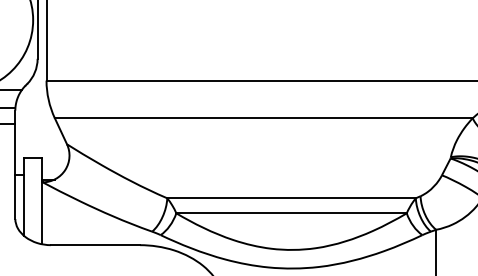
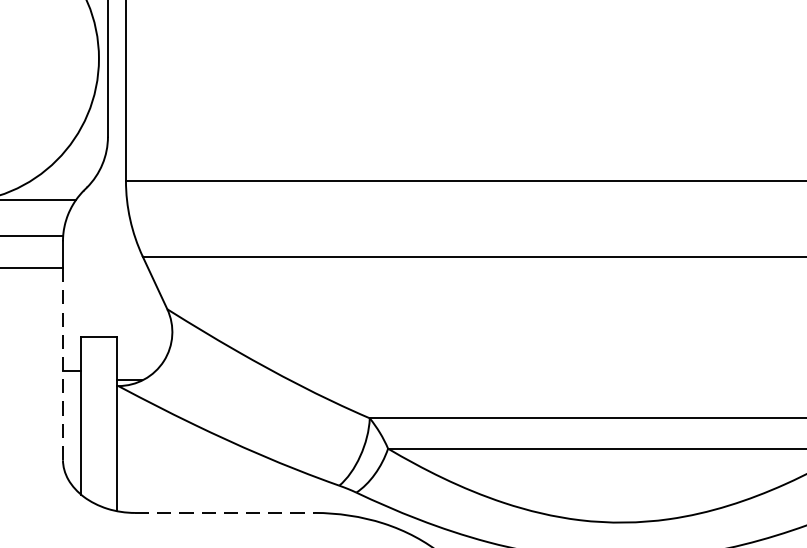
line: (15, 171) -> (63, 364), solid -> dashed
line: (95, 245) -> (224, 513), solid -> dashed

